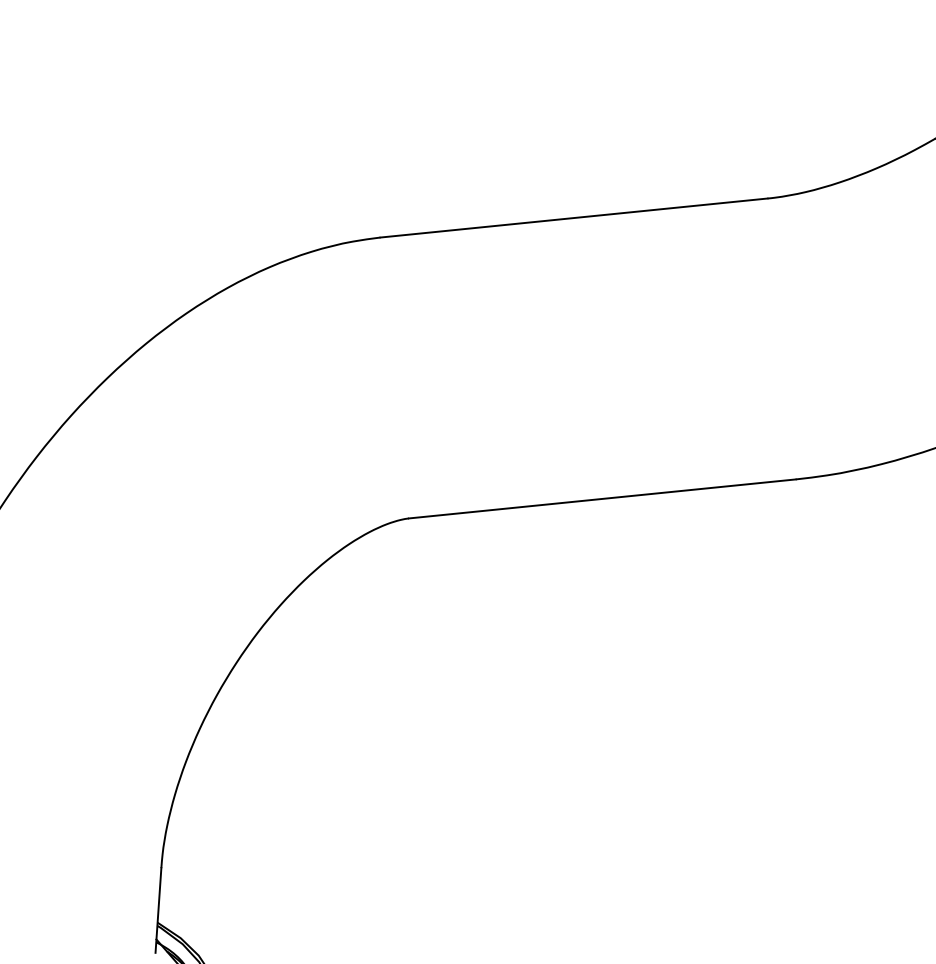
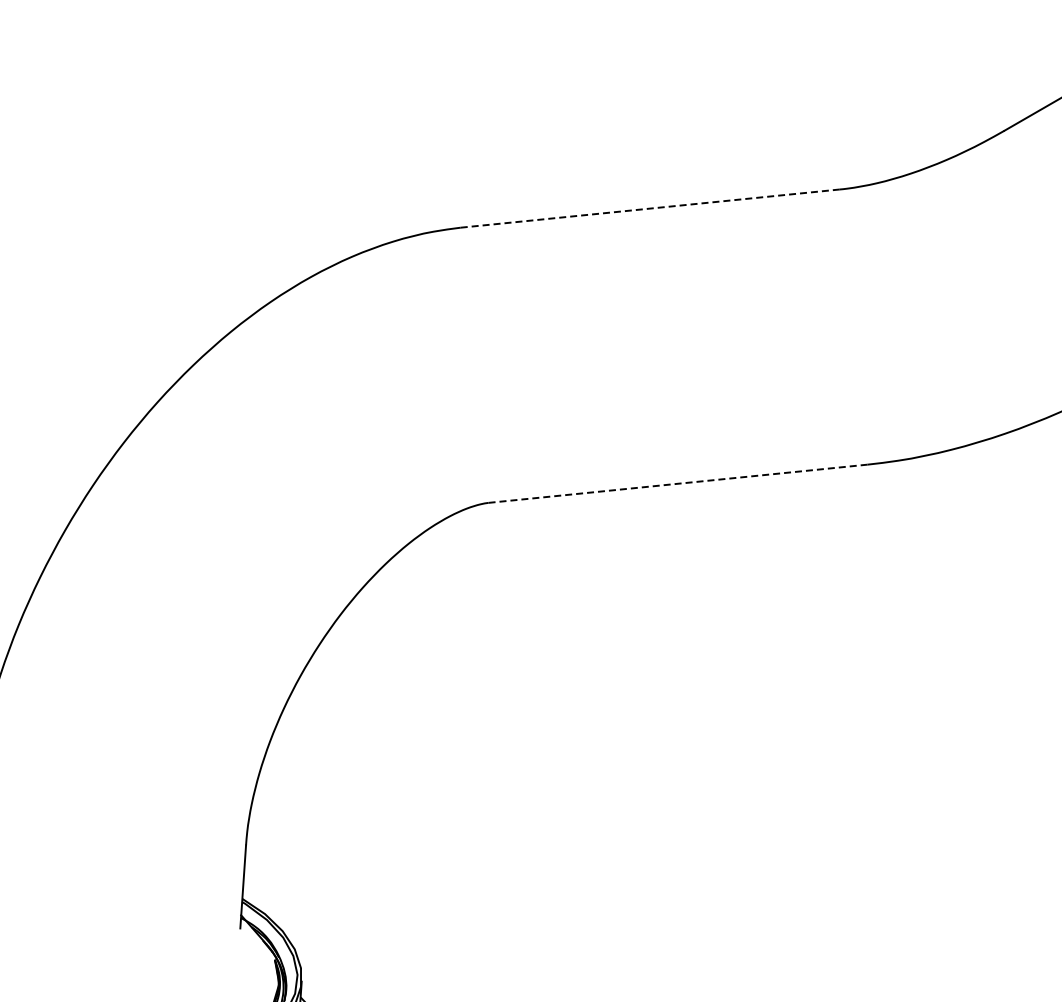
line: (573, 217) -> (649, 208), solid -> dashed
line: (602, 498) -> (678, 483), solid -> dashed

